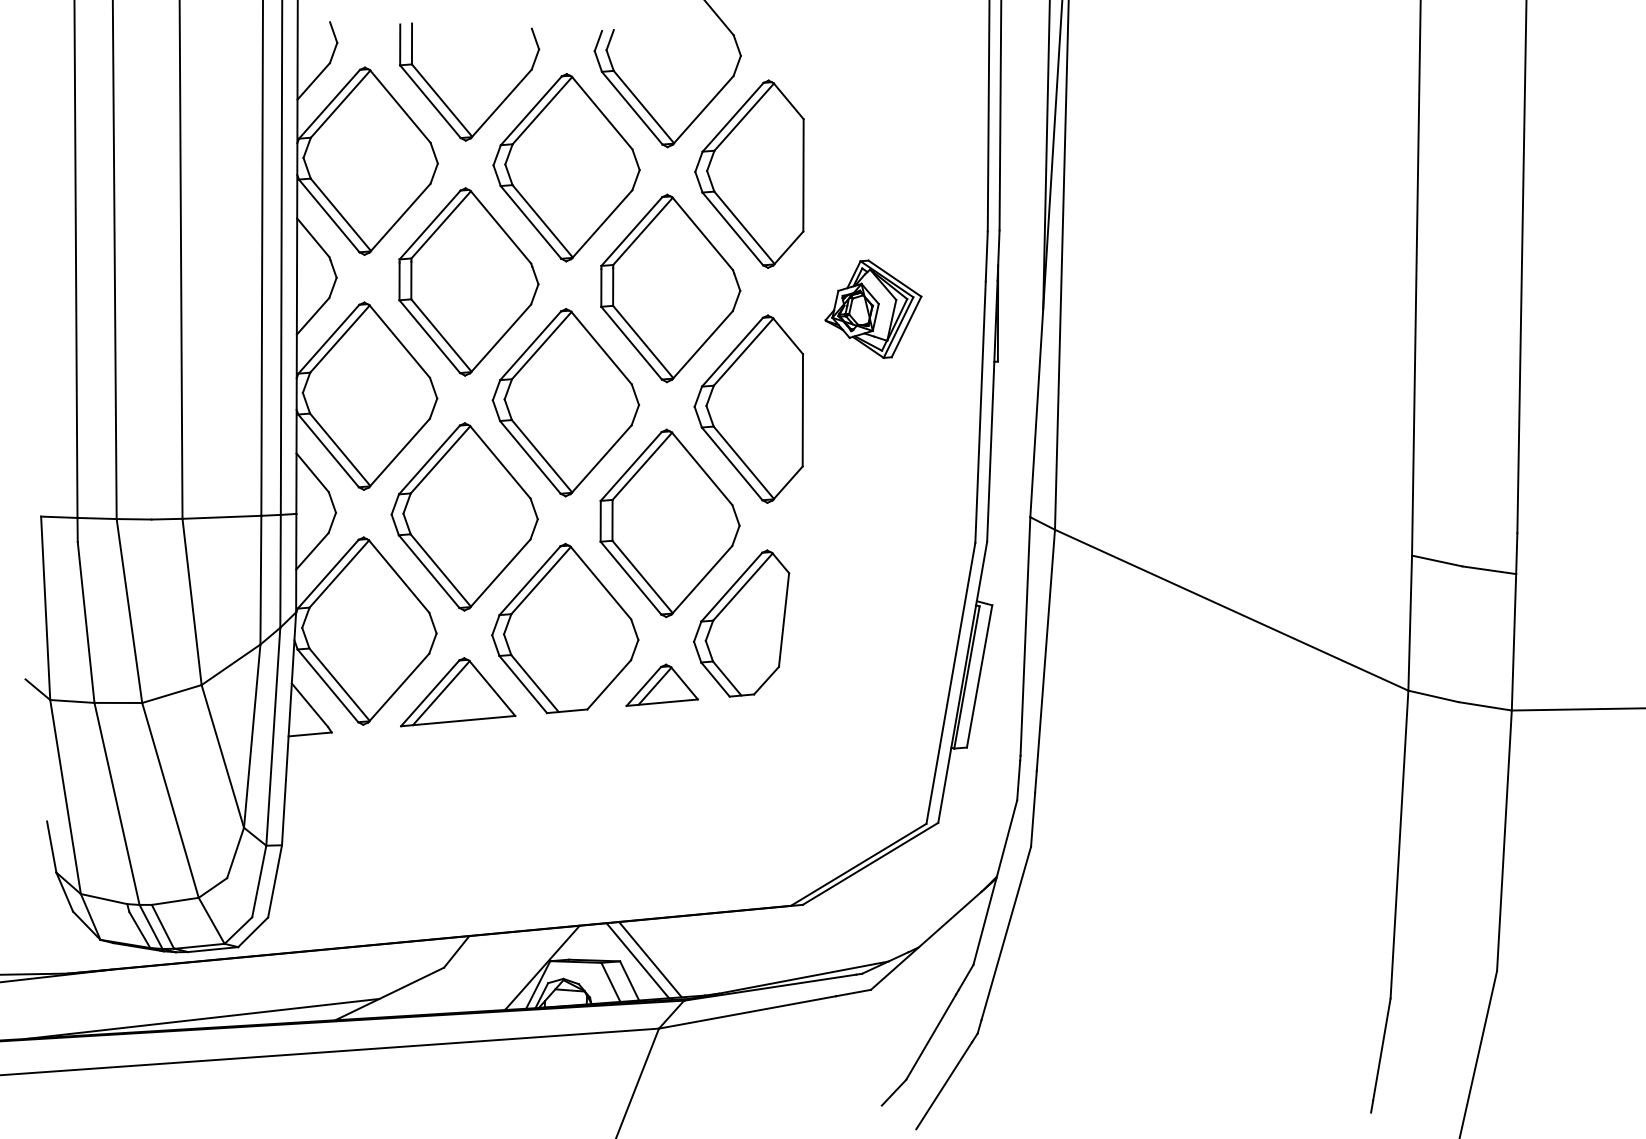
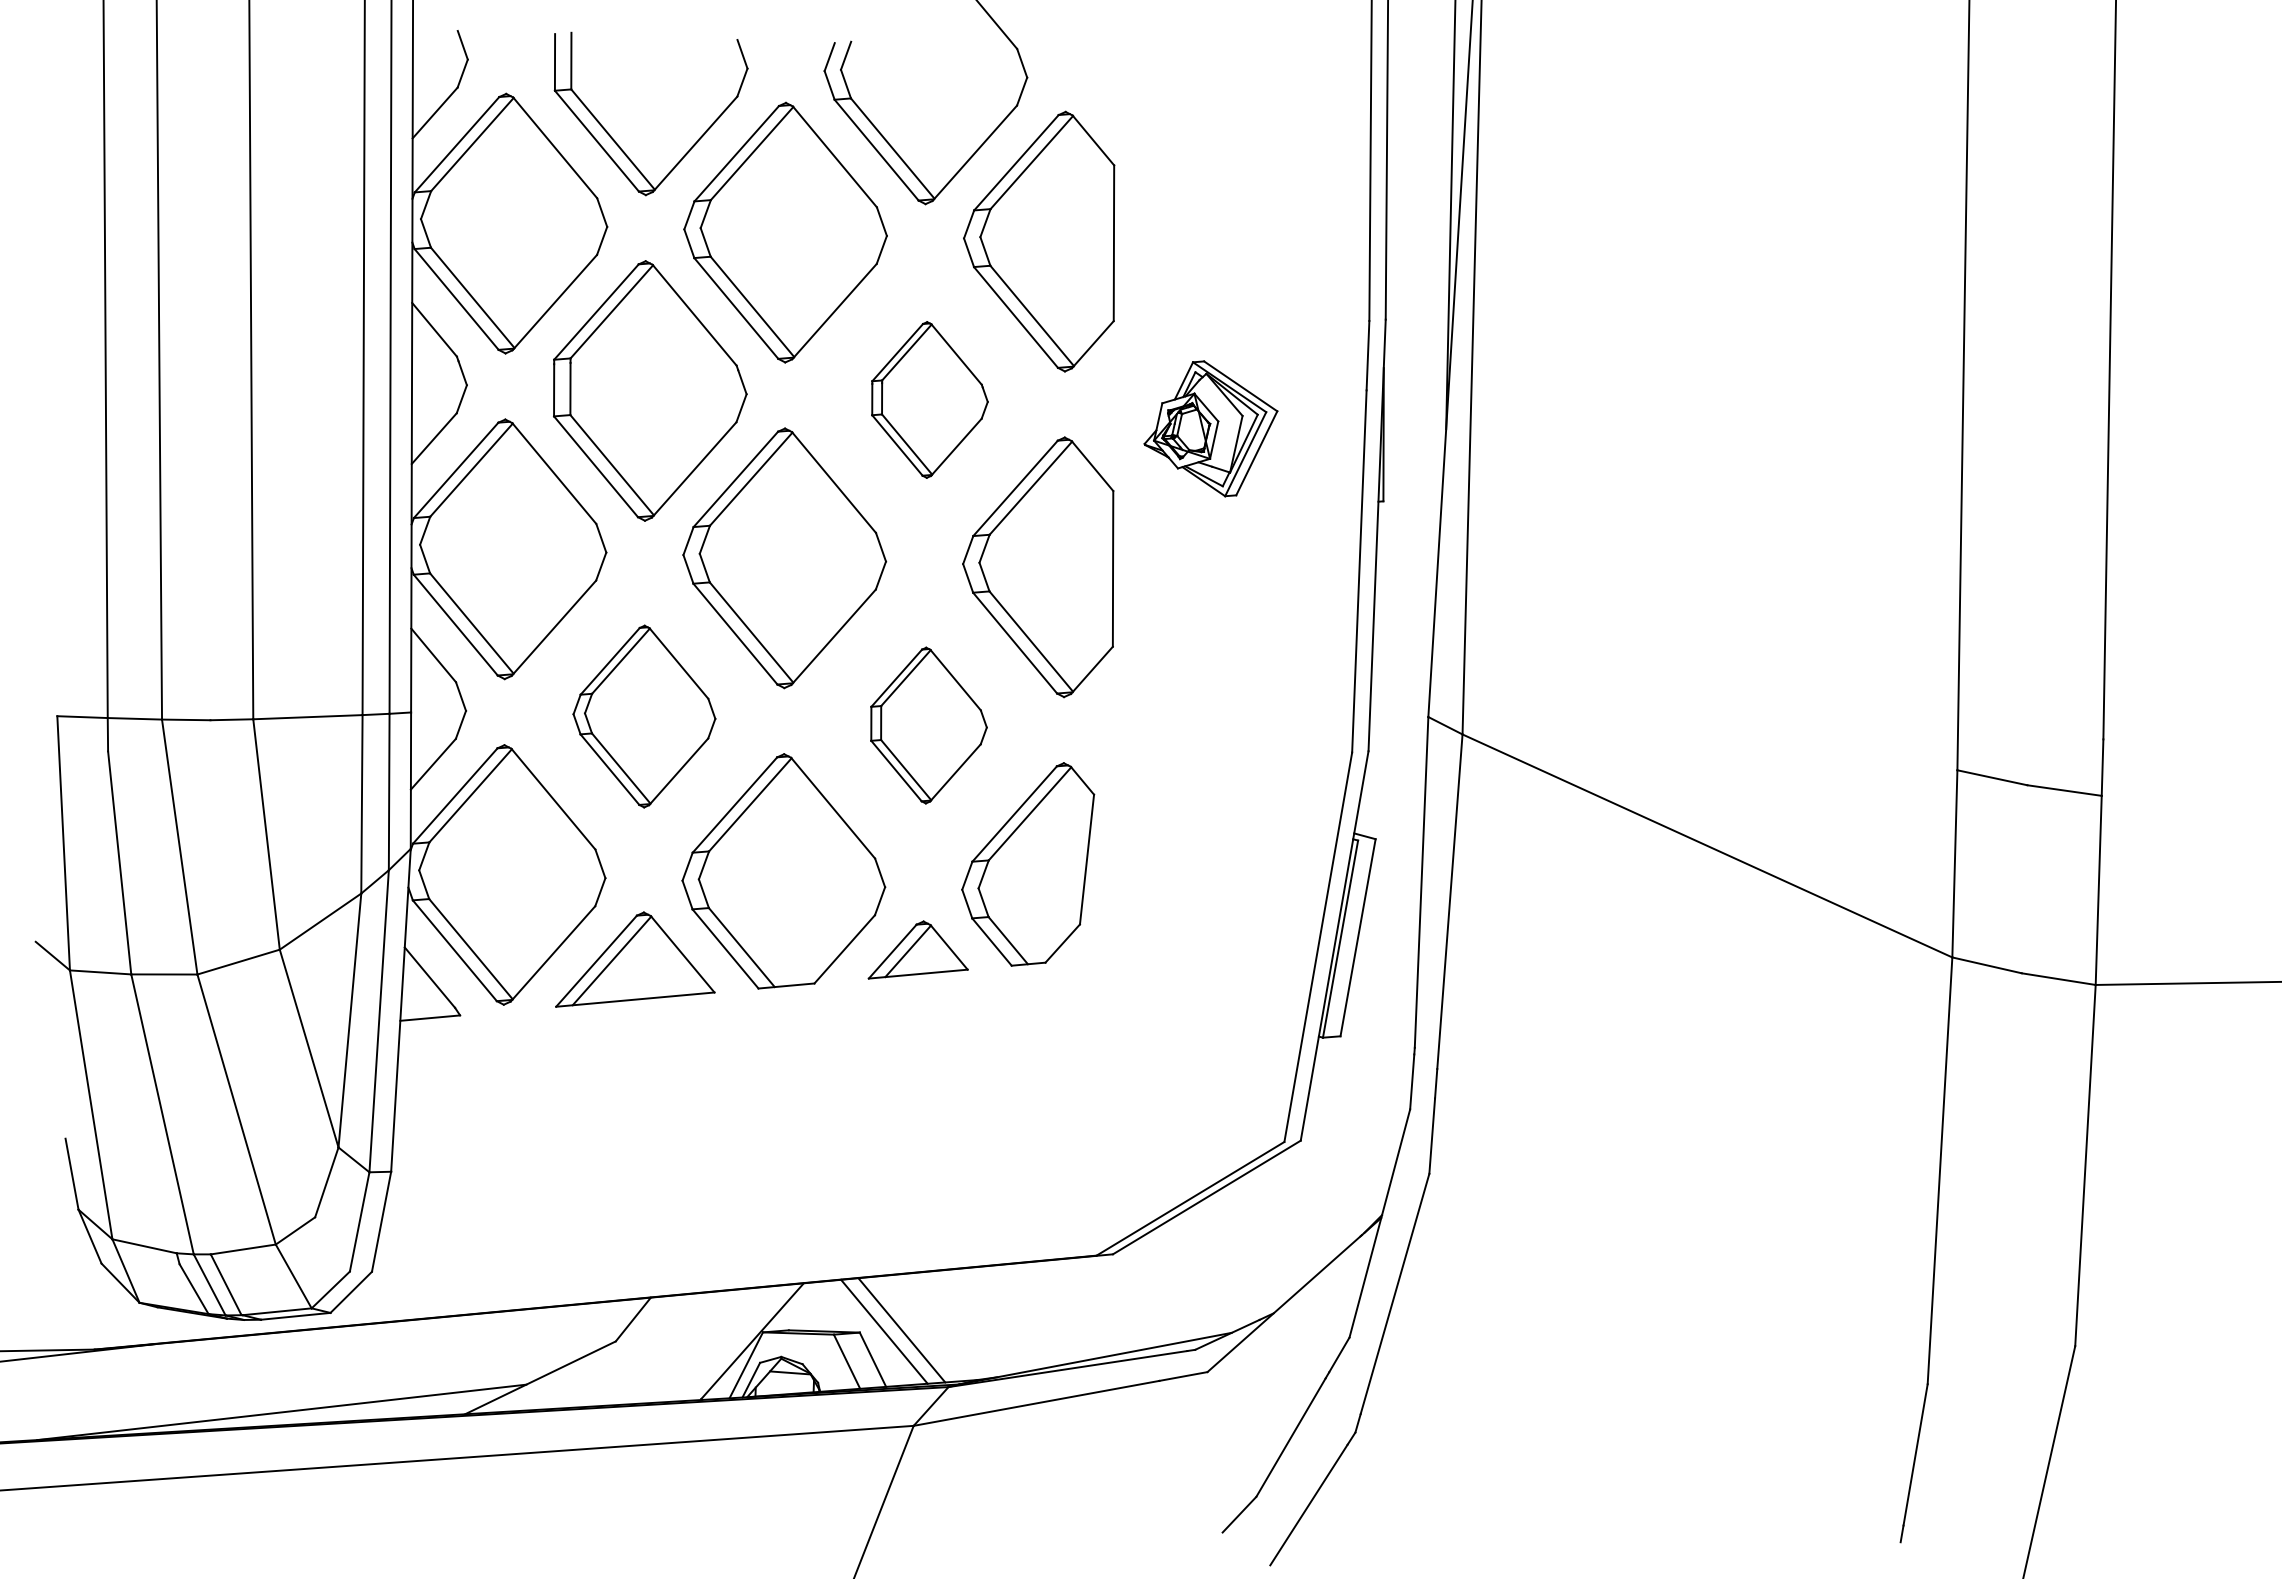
part: (670, 288) -> (929, 399), size x0.6
part: (464, 516) -> (644, 716), size x0.7
part: (669, 523) -> (928, 725), size x0.6

